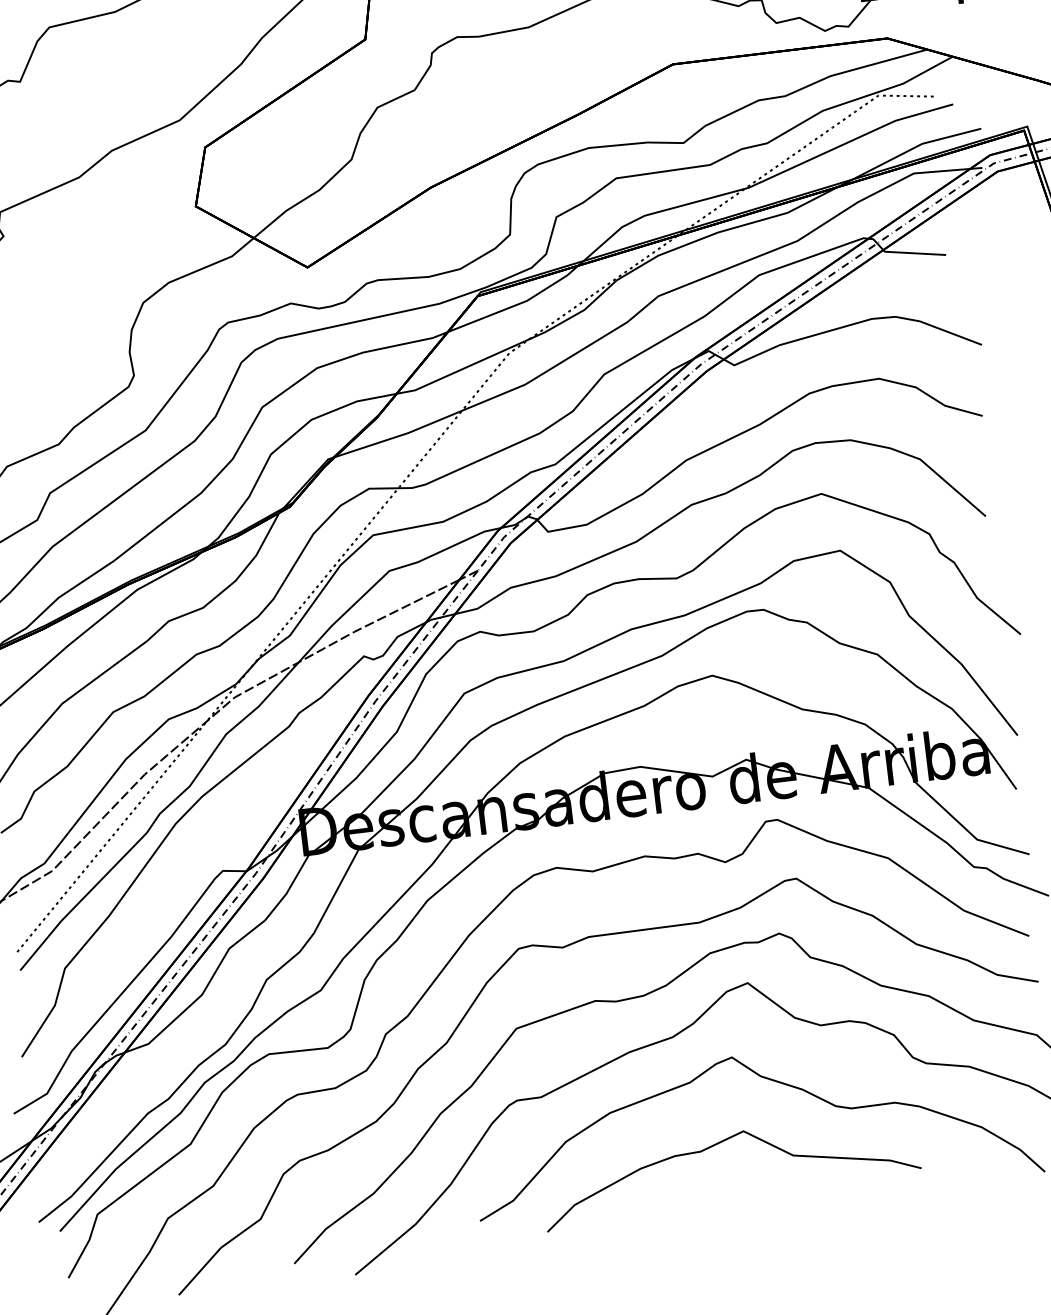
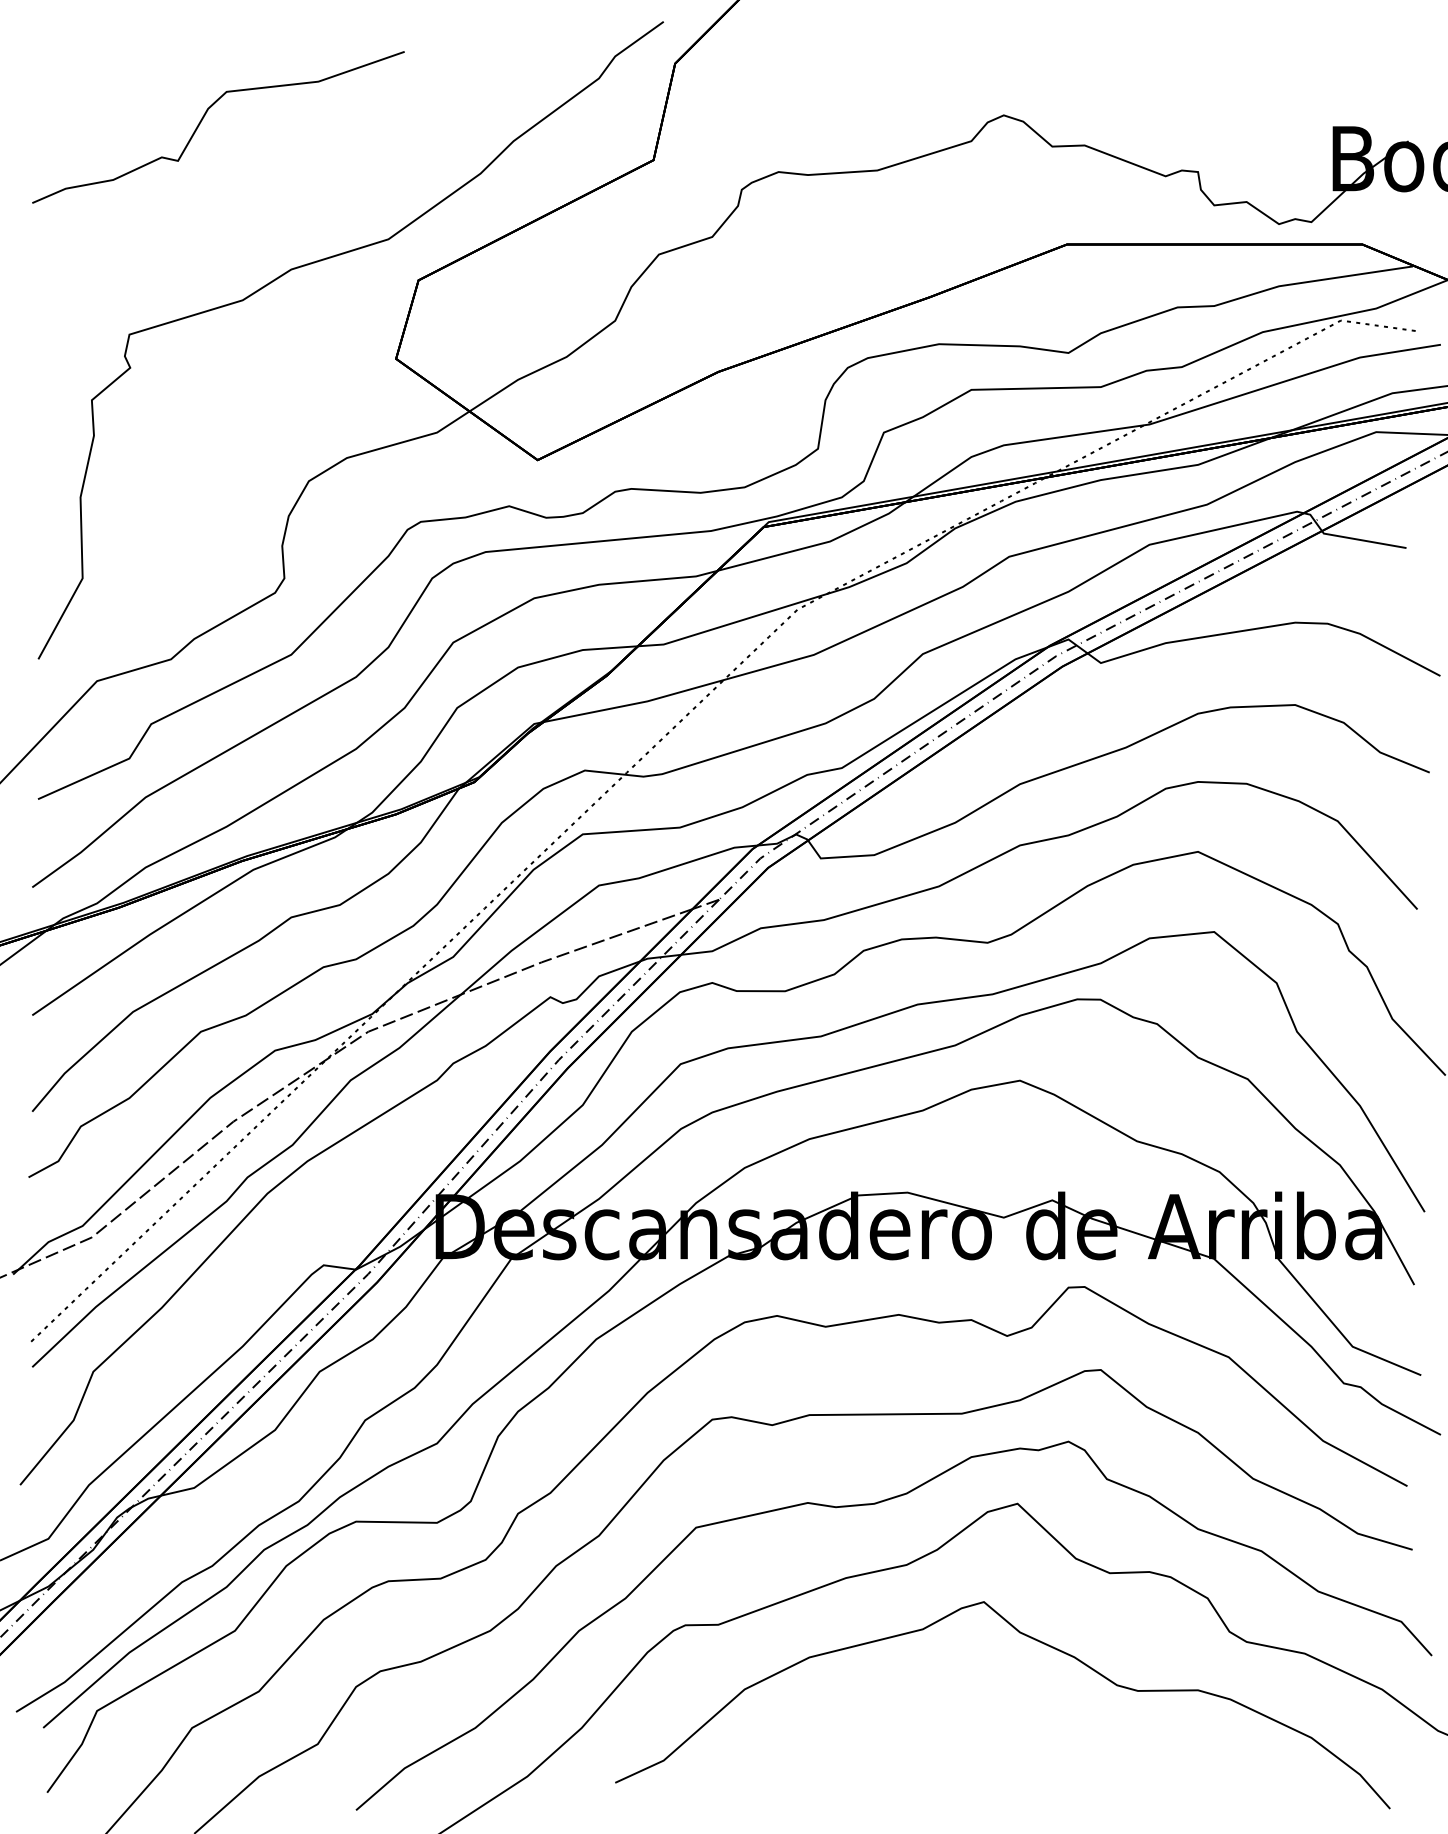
curve: (718, 1144) -> (951, 1717), removed

